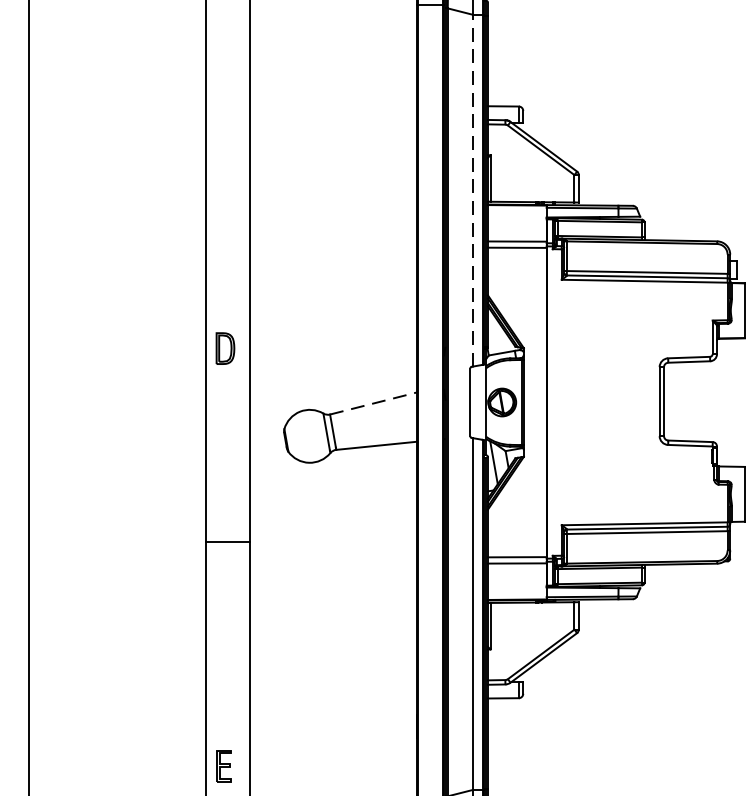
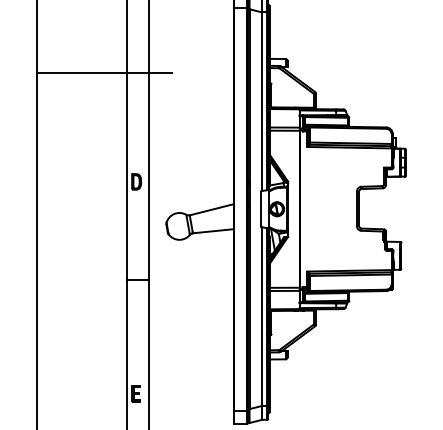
line: (162, 135) -> (104, 73), added
line: (473, 190) -> (262, 101), dashed -> solid
line: (372, 402) -> (211, 209), dashed -> solid

